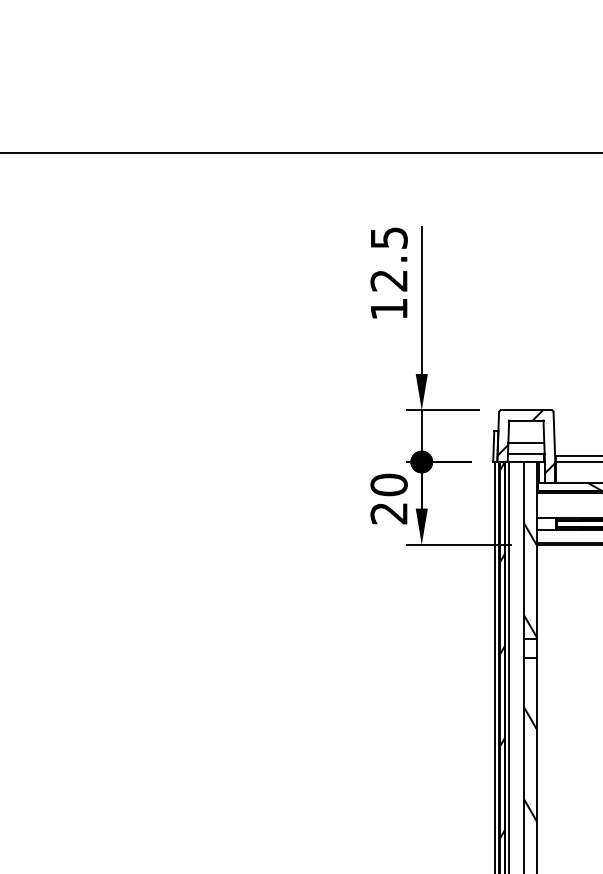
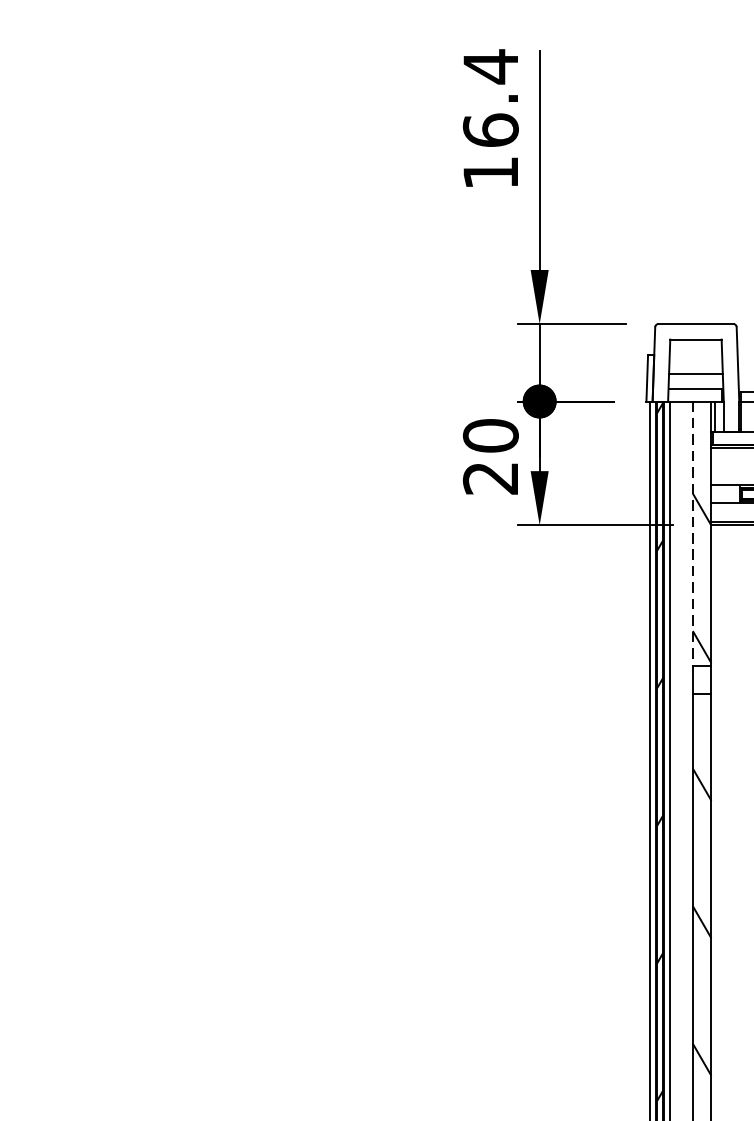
text: (388, 258) -> (489, 97), 12.5 -> 16.4
hatch: (526, 441) -> (696, 370), removed
line: (524, 550) -> (693, 533), solid -> dashed

